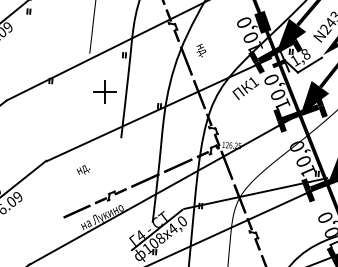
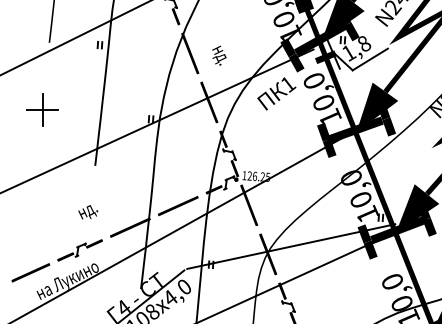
text: (201, 50) -> (219, 55), moved
part: (104, 91) -> (41, 109), moved
text: (83, 169) -> (88, 211), moved

